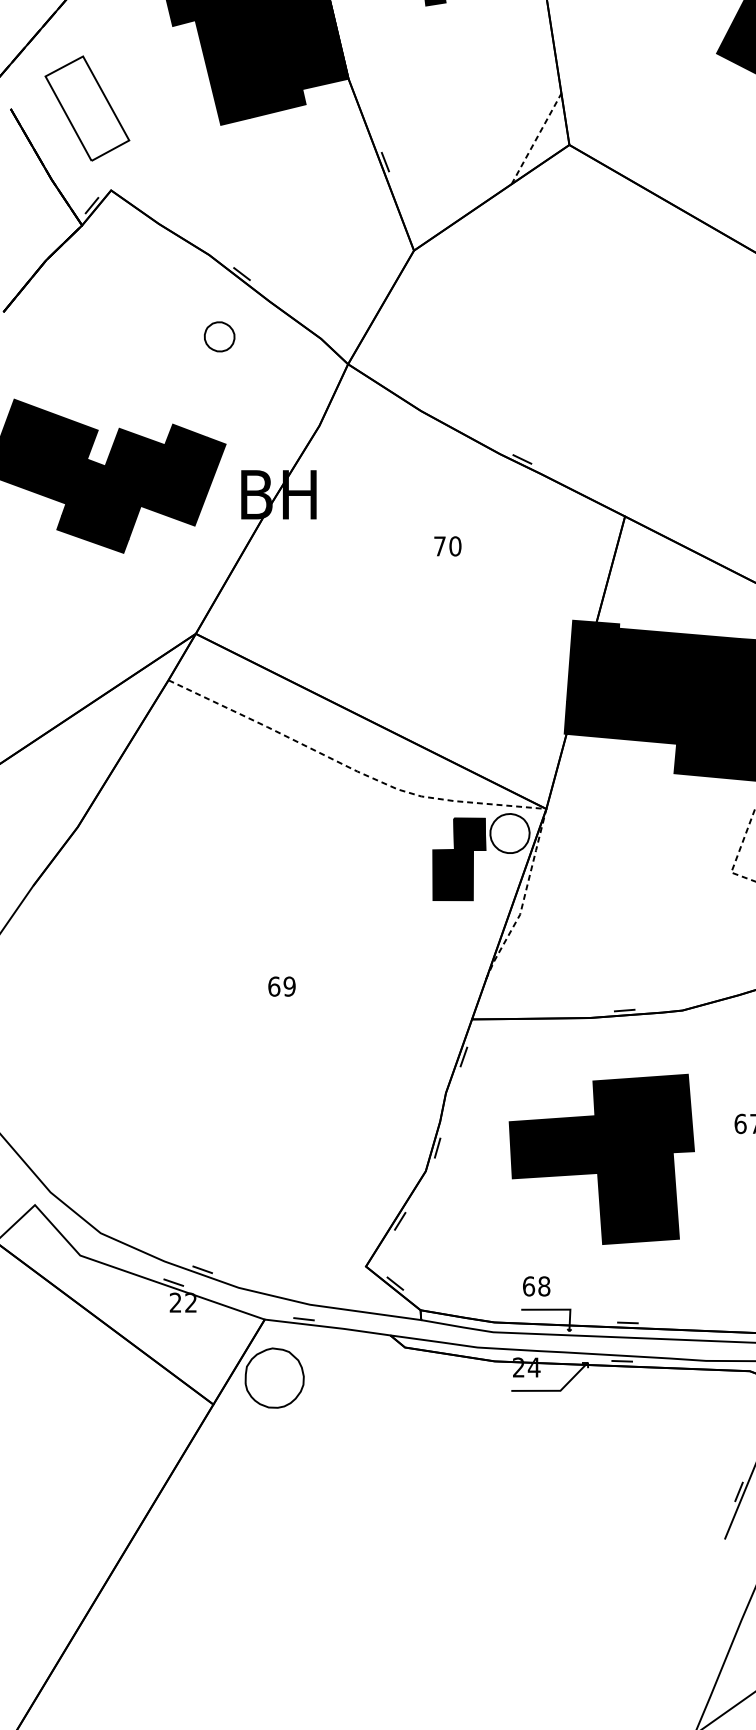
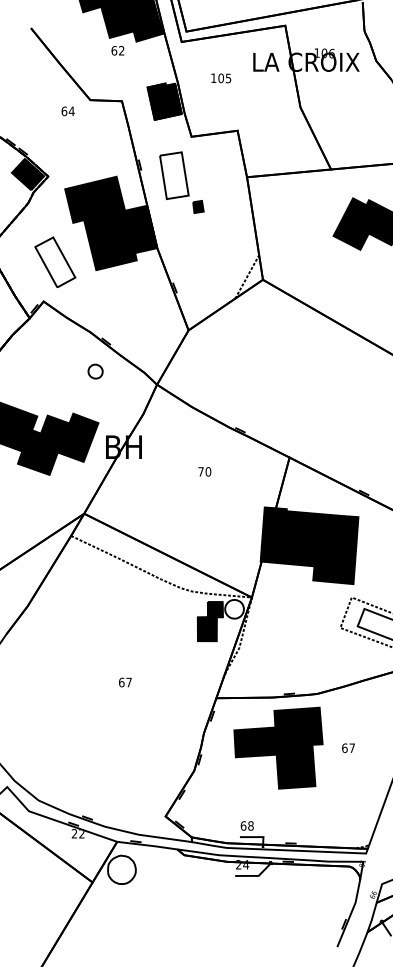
part: (87, 106) -> (55, 261), moved
text: (288, 986) -> (128, 682), 69 -> 67
part: (601, 1157) -> (278, 747), moved

